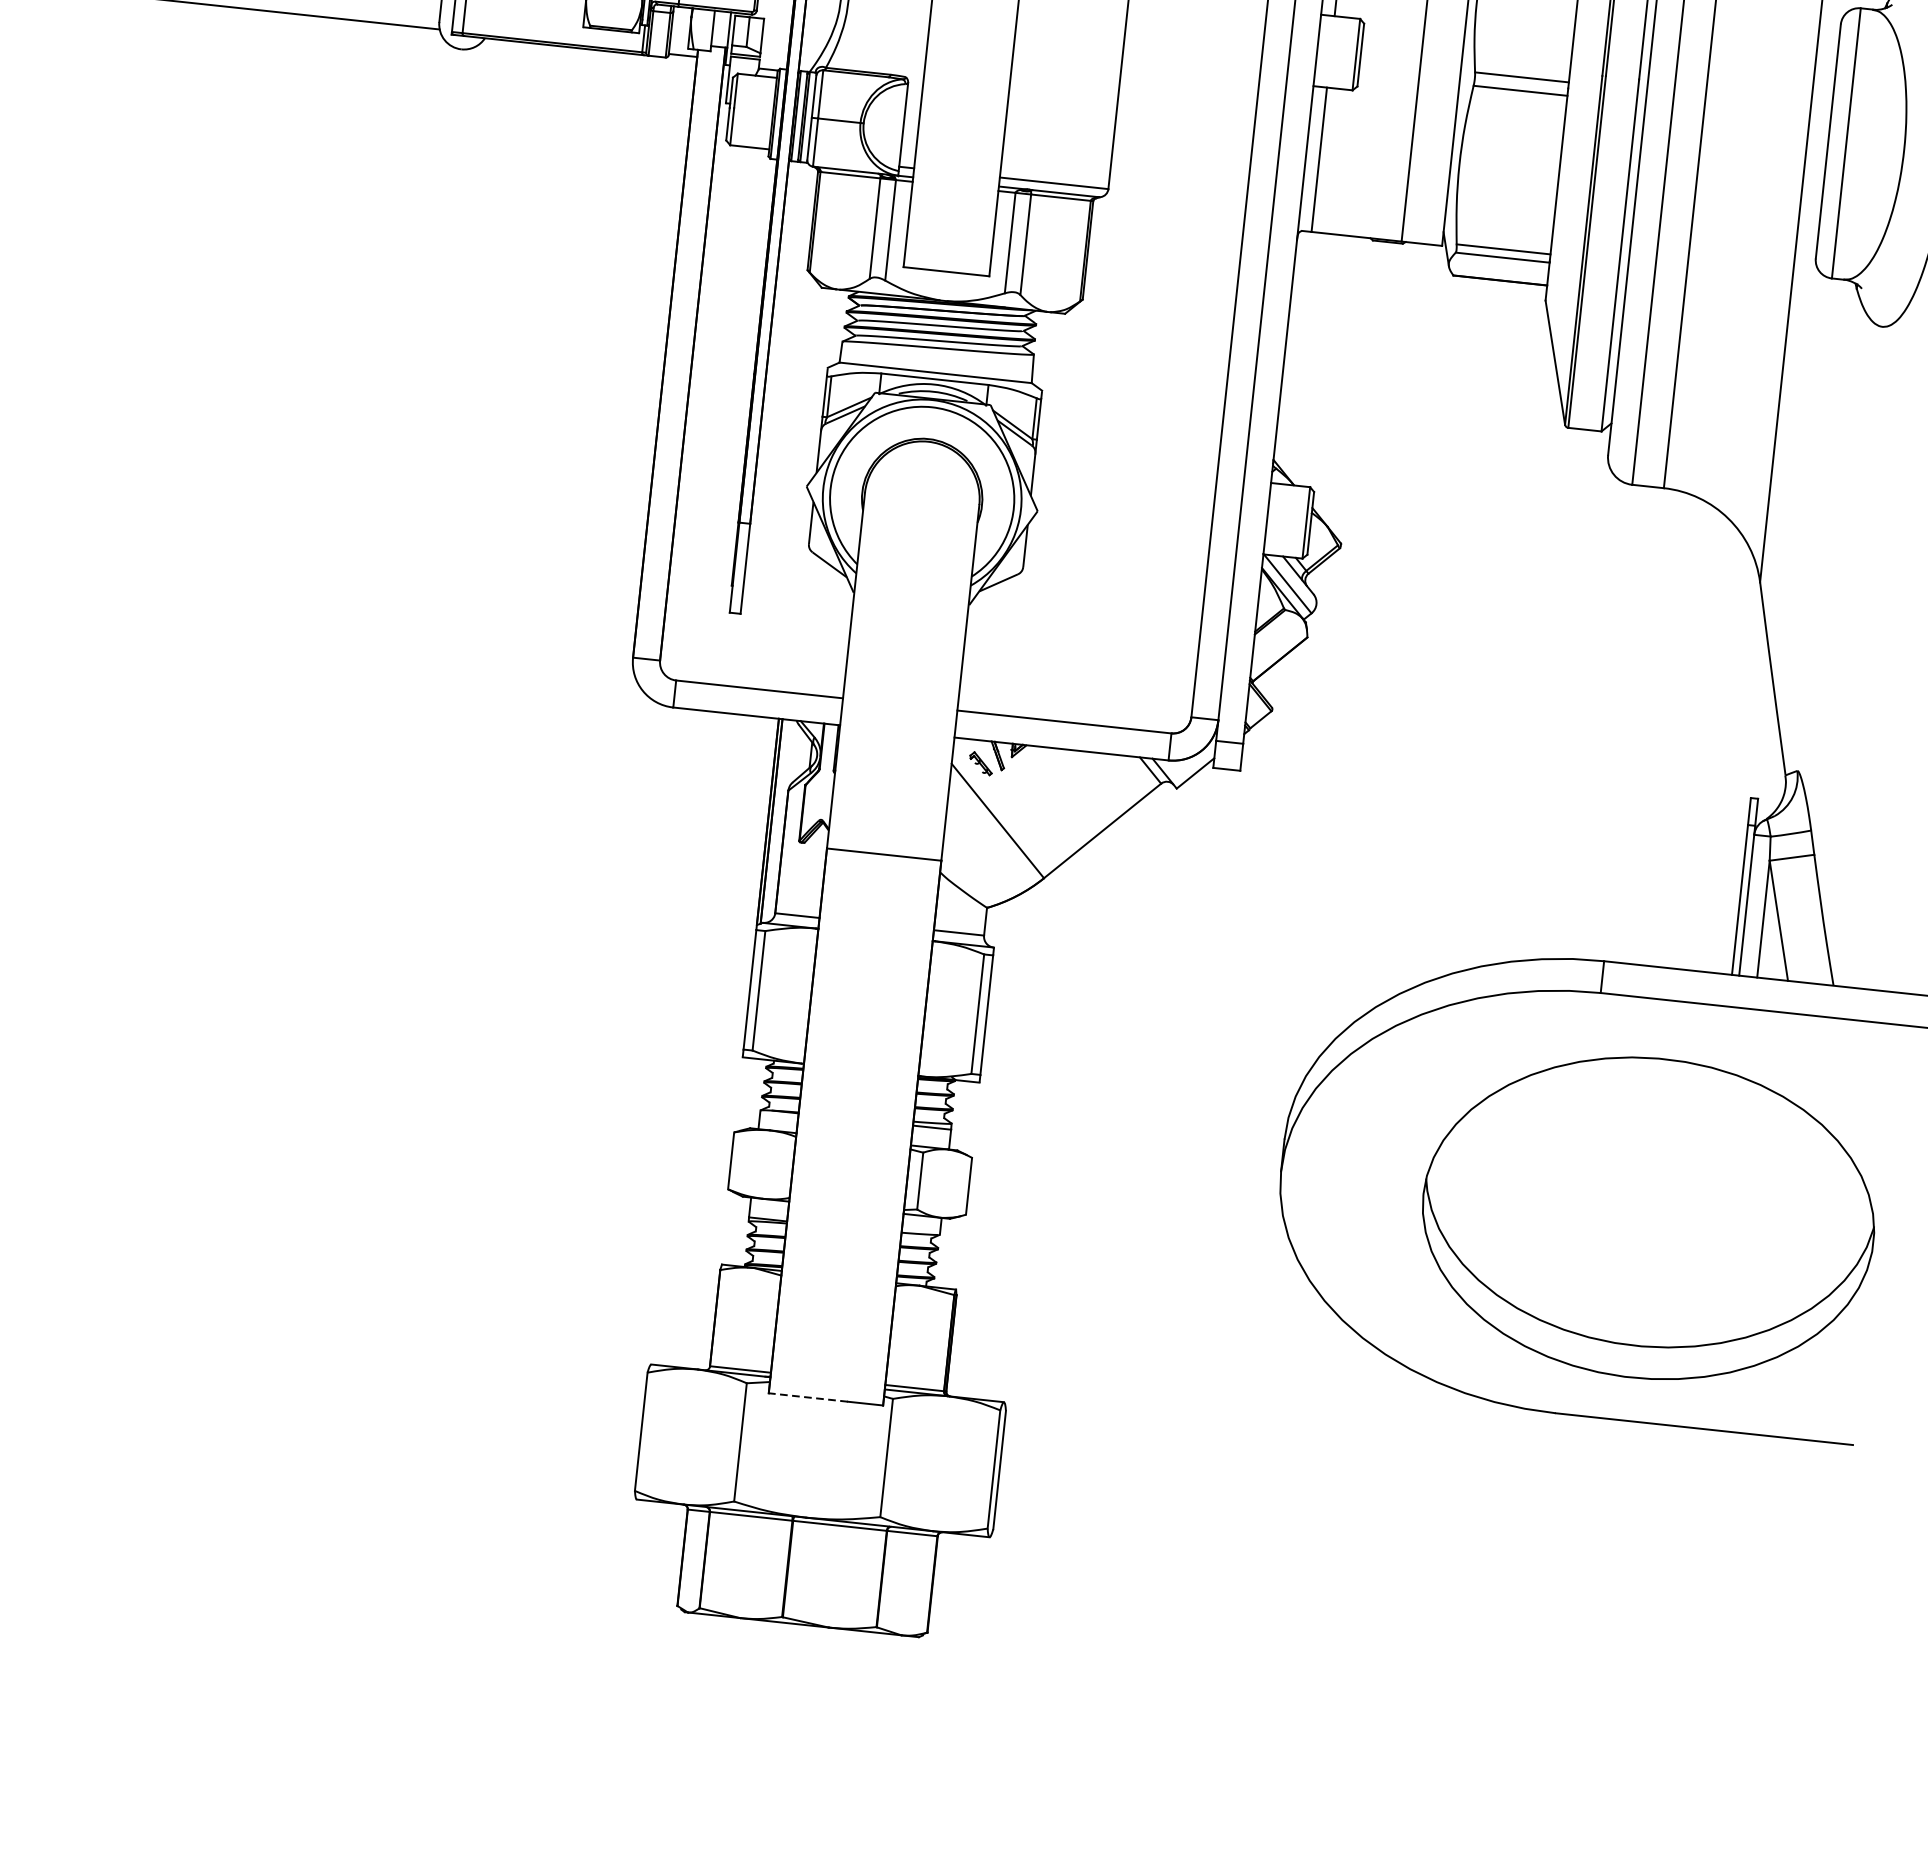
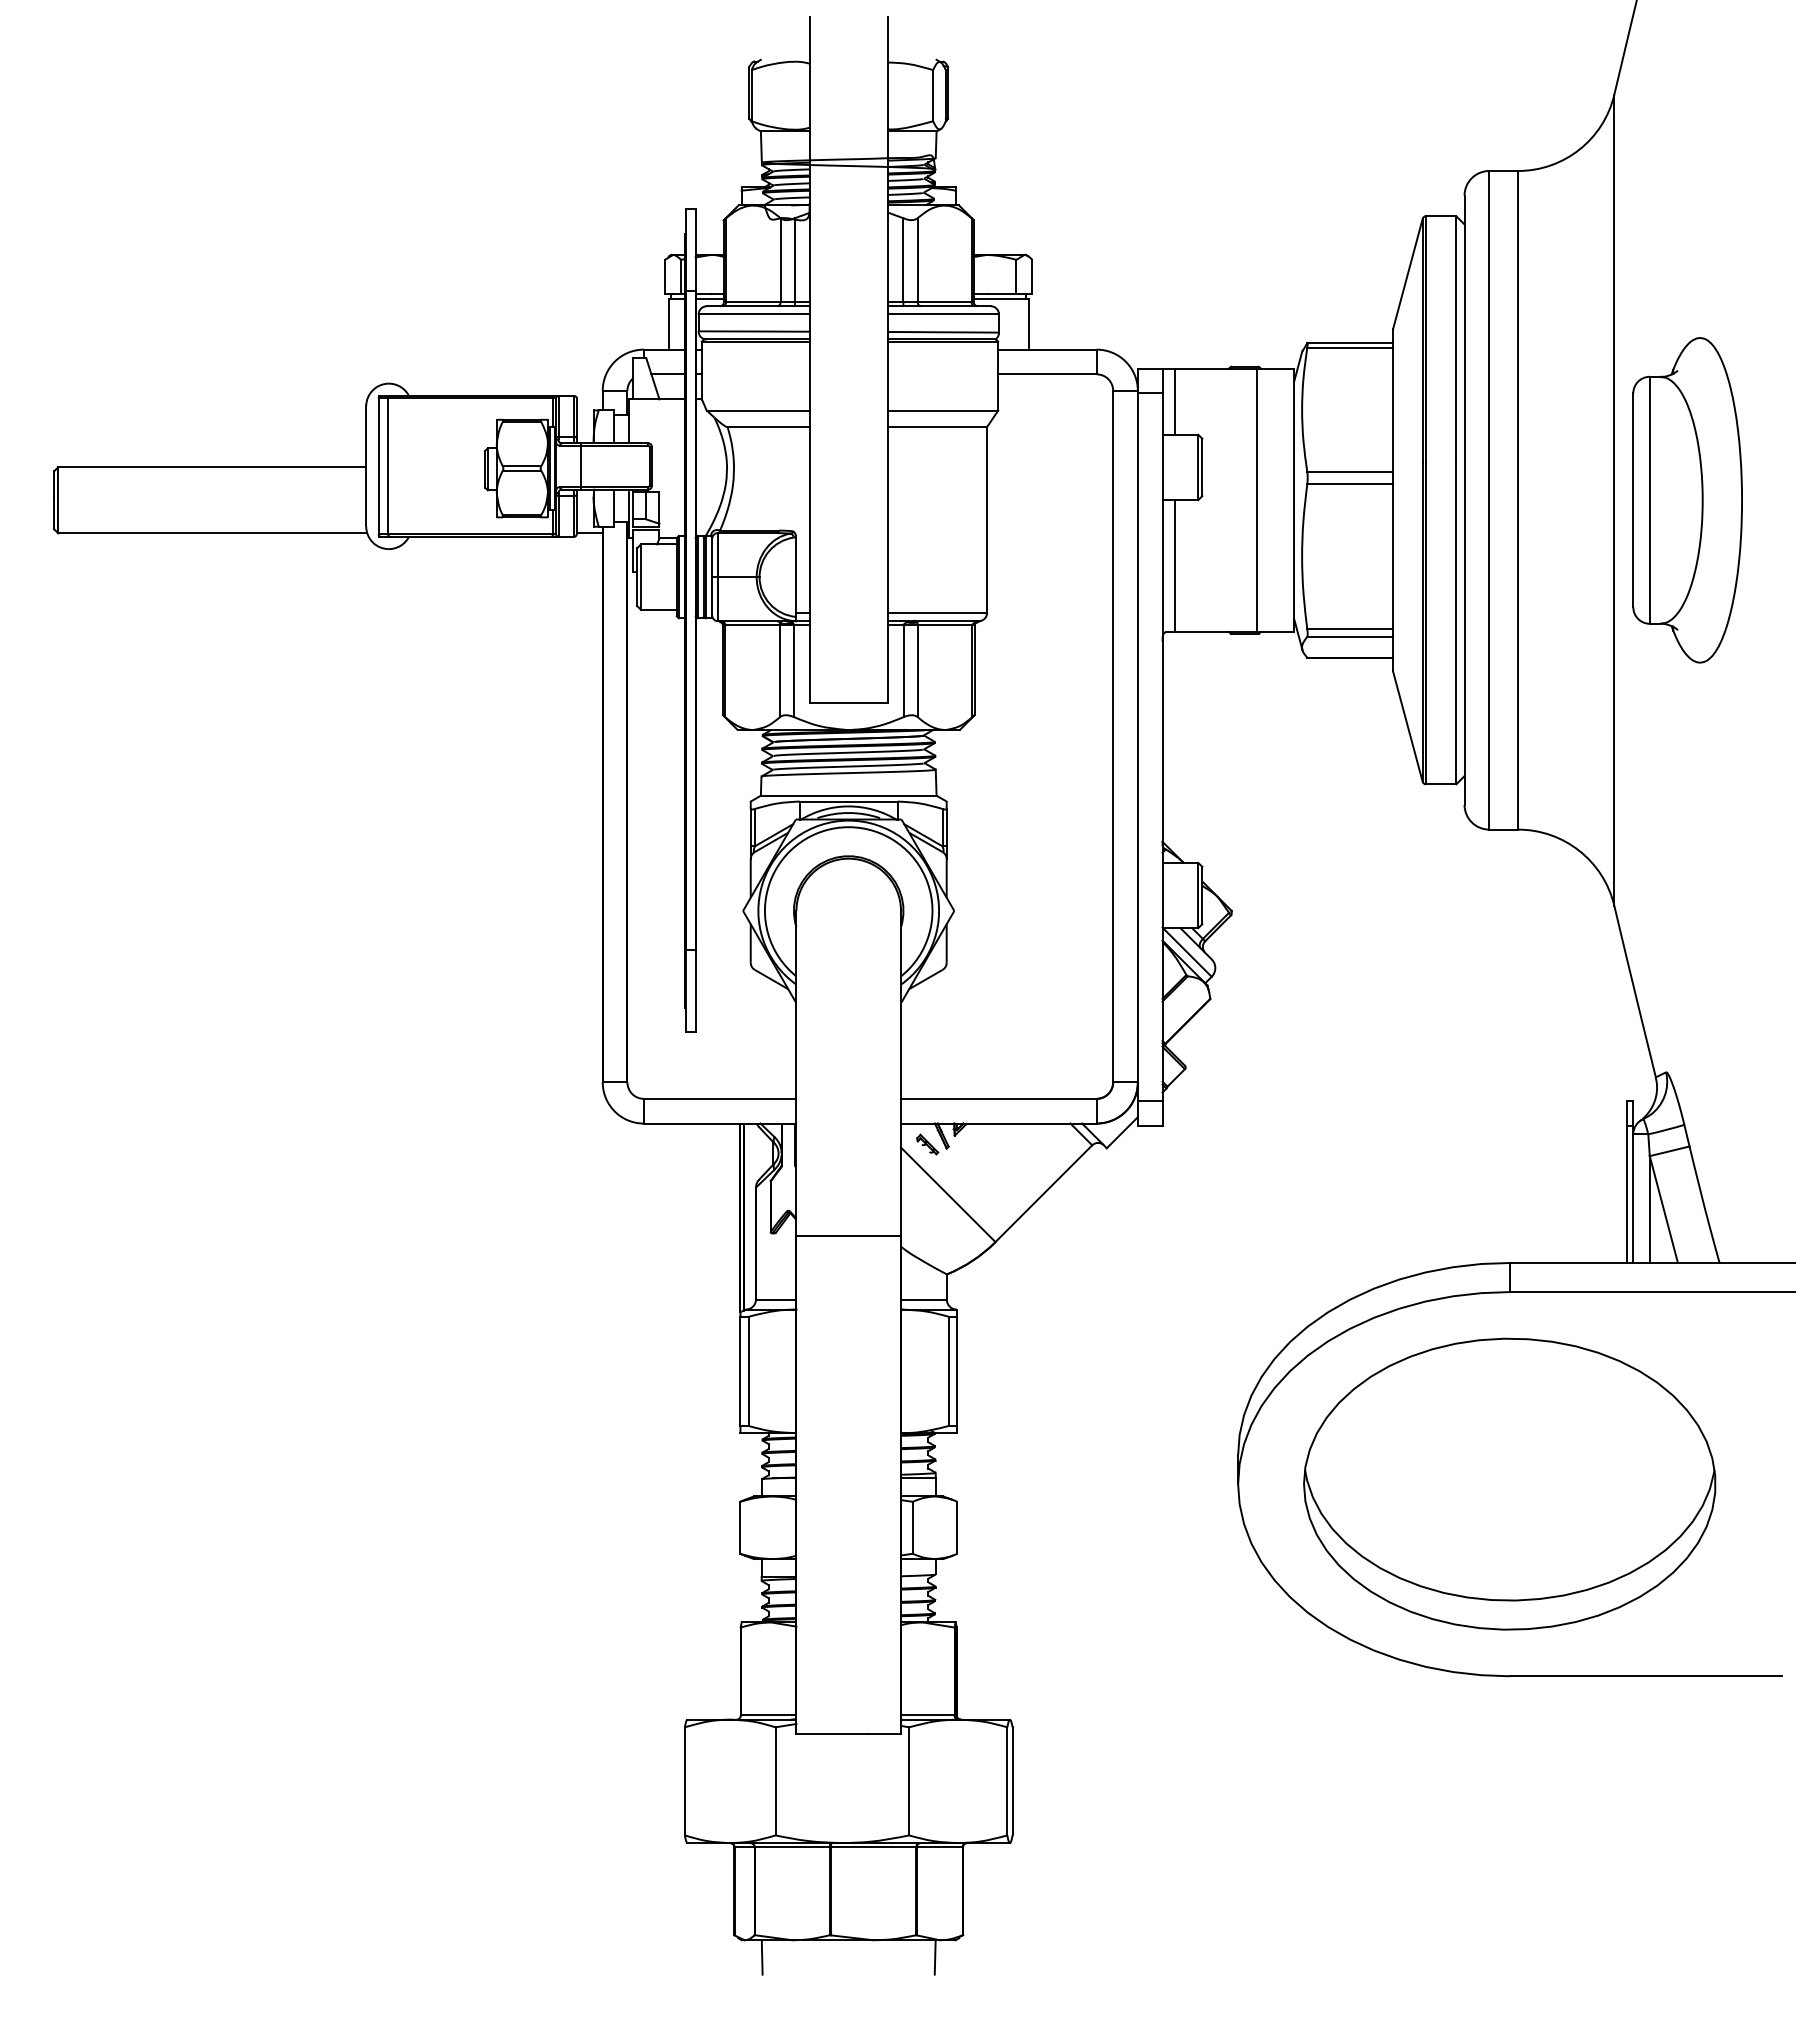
part: (1648, 1217) -> (1509, 1483), moved
line: (808, 1397) -> (832, 1734), dashed -> solid
line: (704, 1633) -> (761, 1957), added
line: (893, 1653) -> (934, 1957), added

